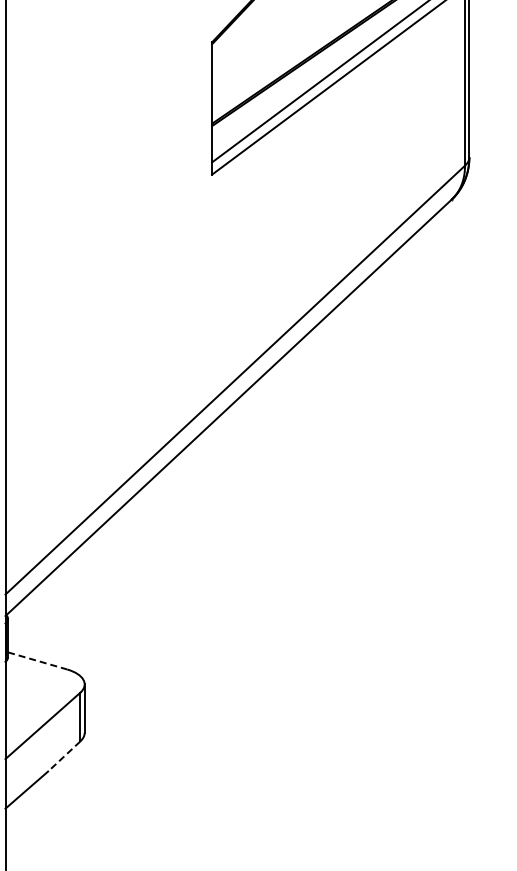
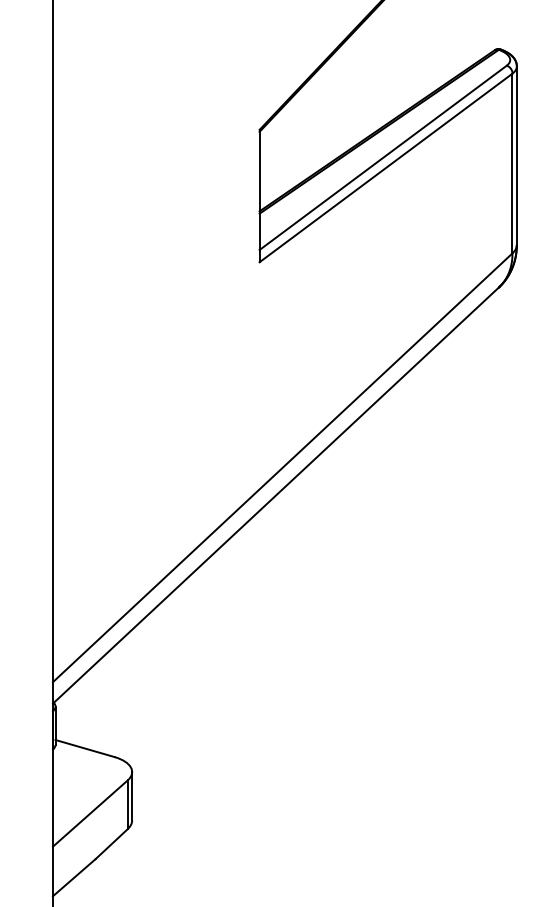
line: (38, 660) -> (85, 748), dashed -> solid
line: (64, 756) -> (111, 844), dashed -> solid

